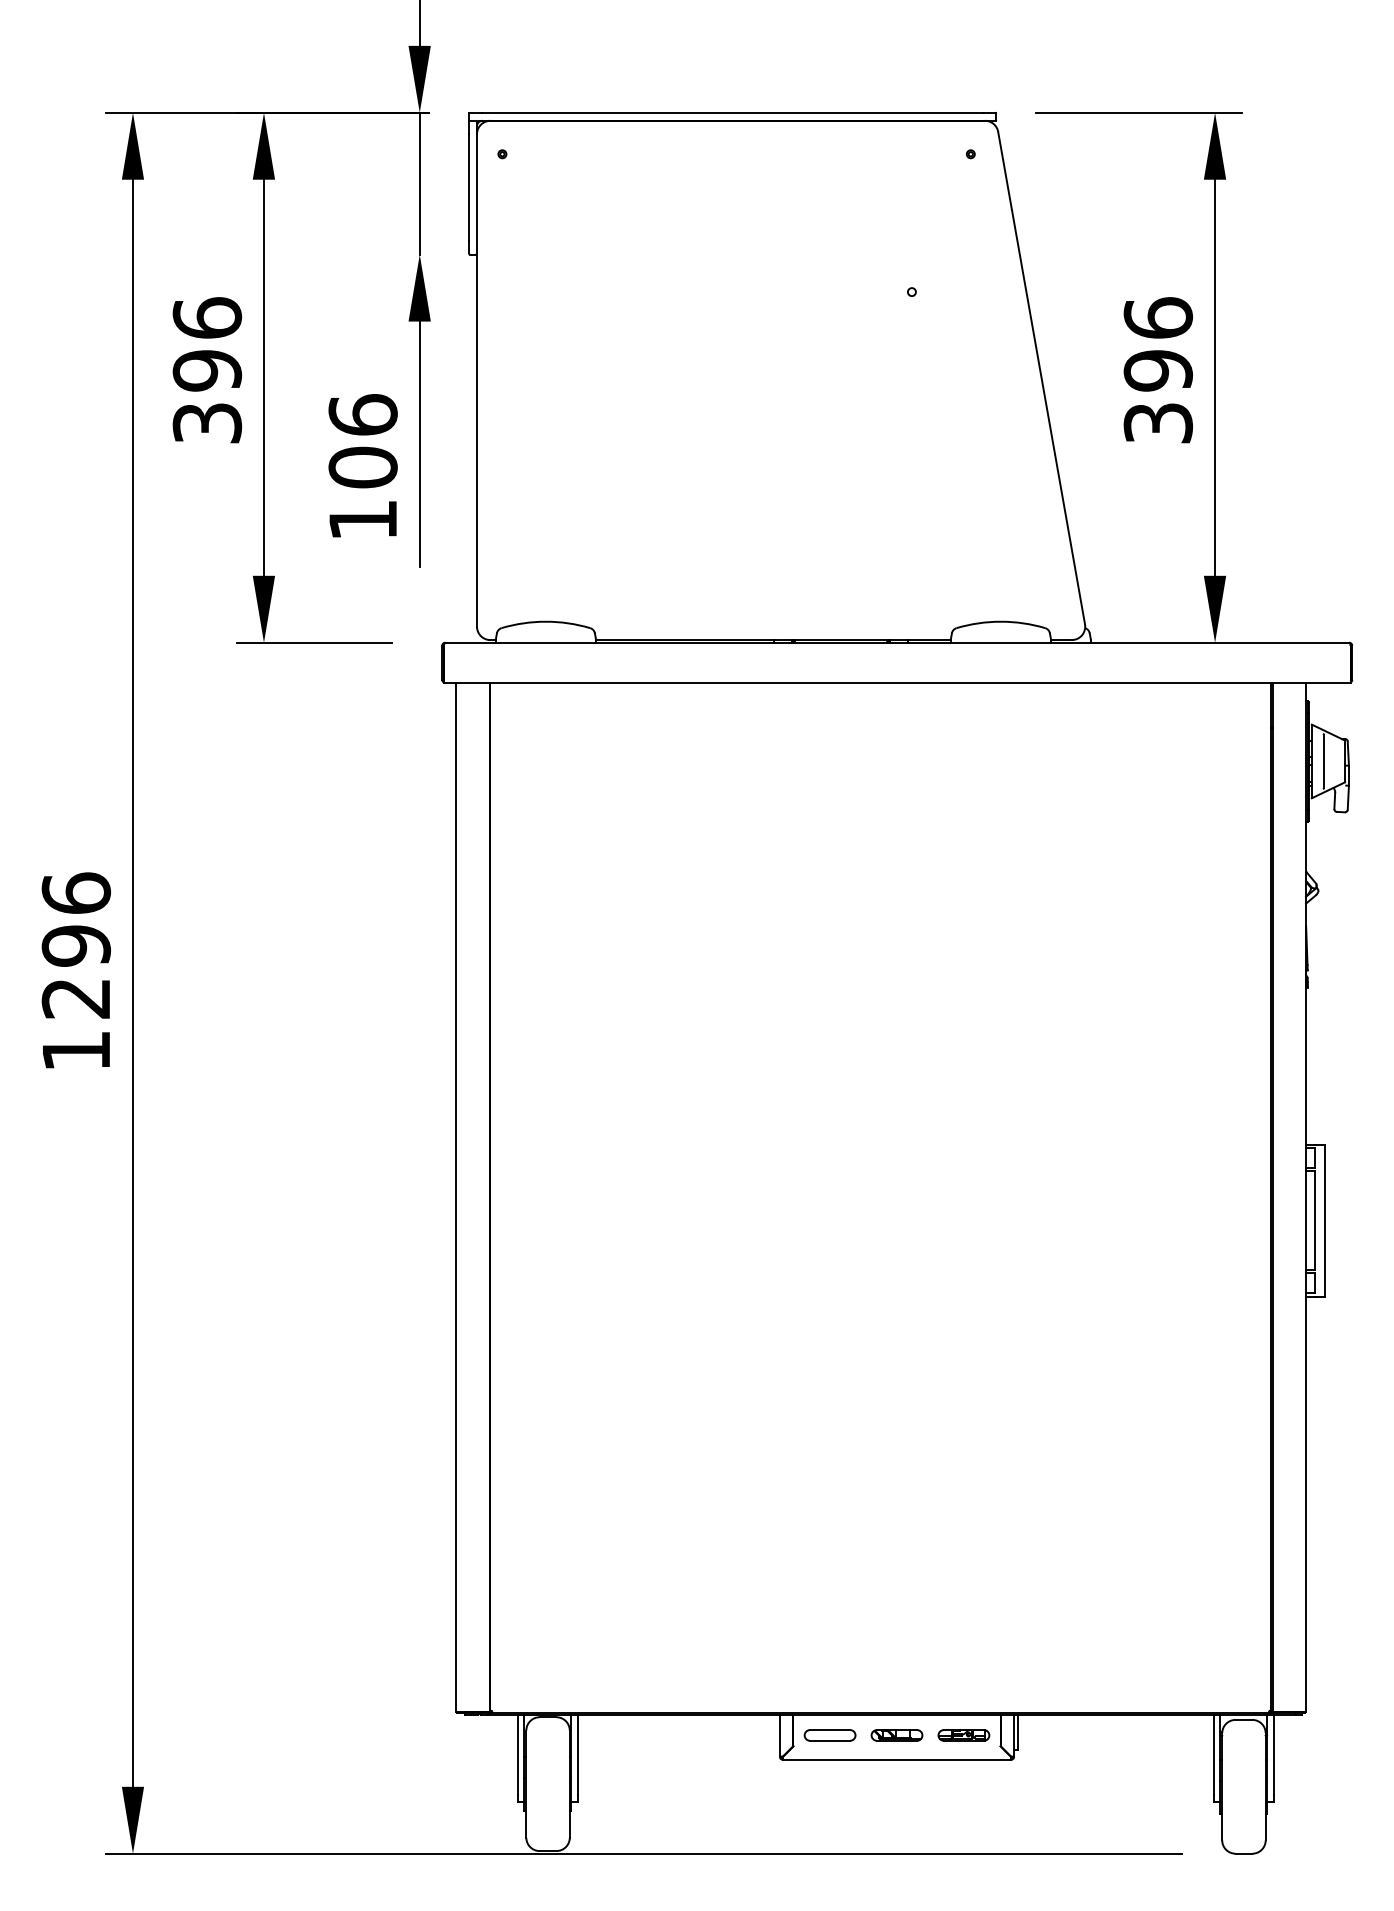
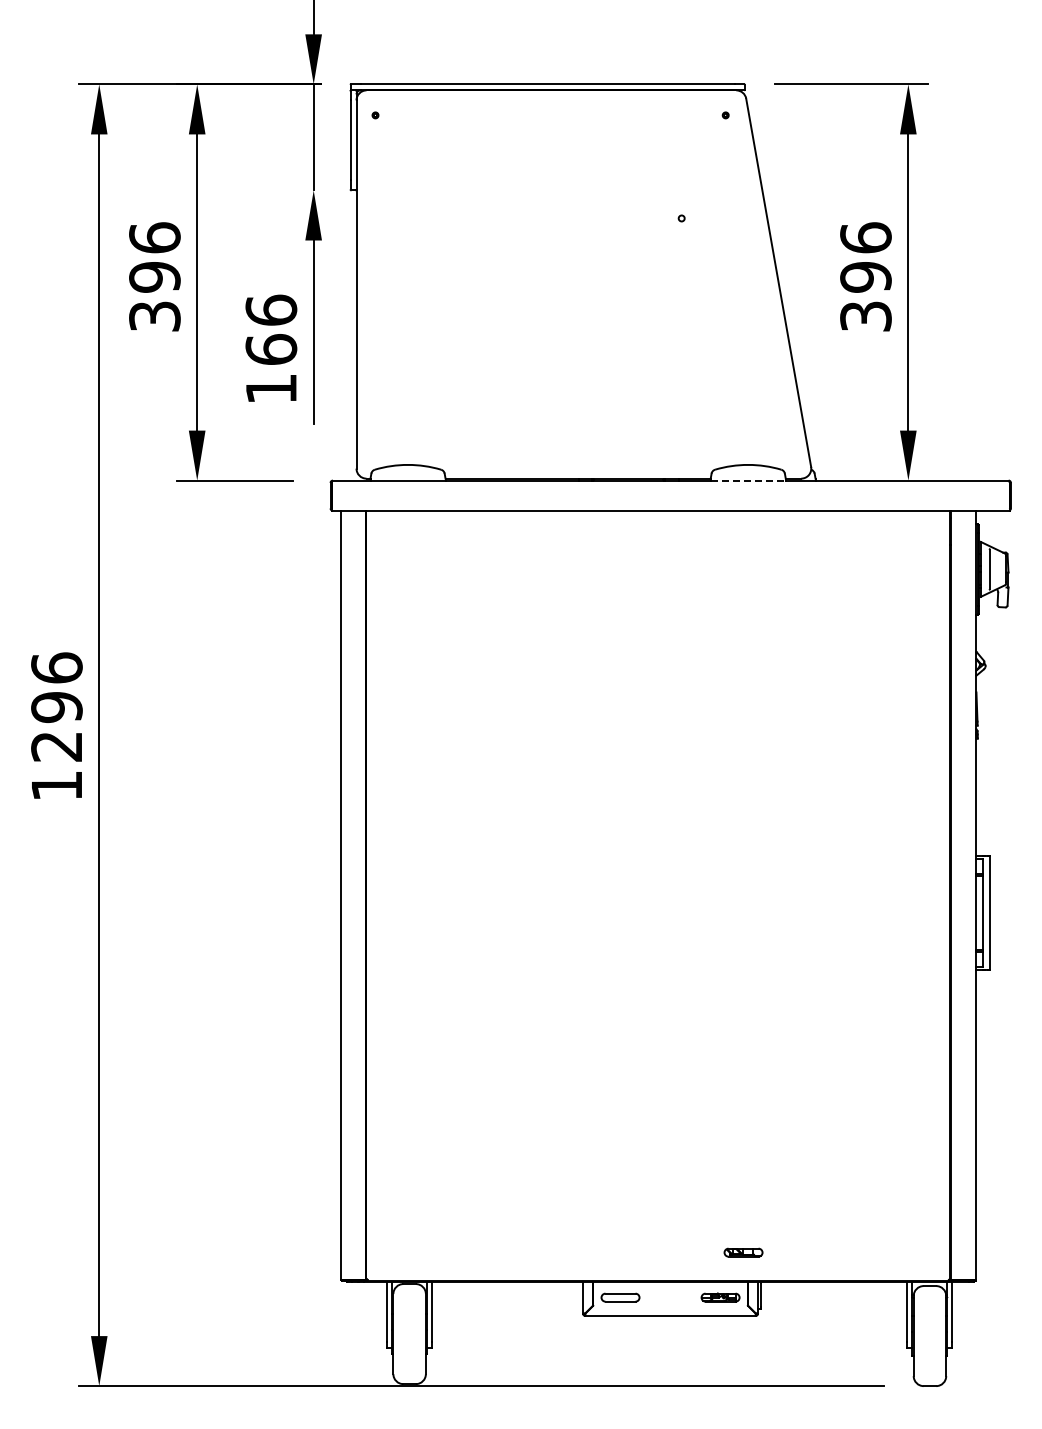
text: (363, 467) -> (271, 349), 106 -> 166
line: (1001, 642) -> (748, 480), solid -> dashed
part: (896, 1735) -> (743, 1252), moved

